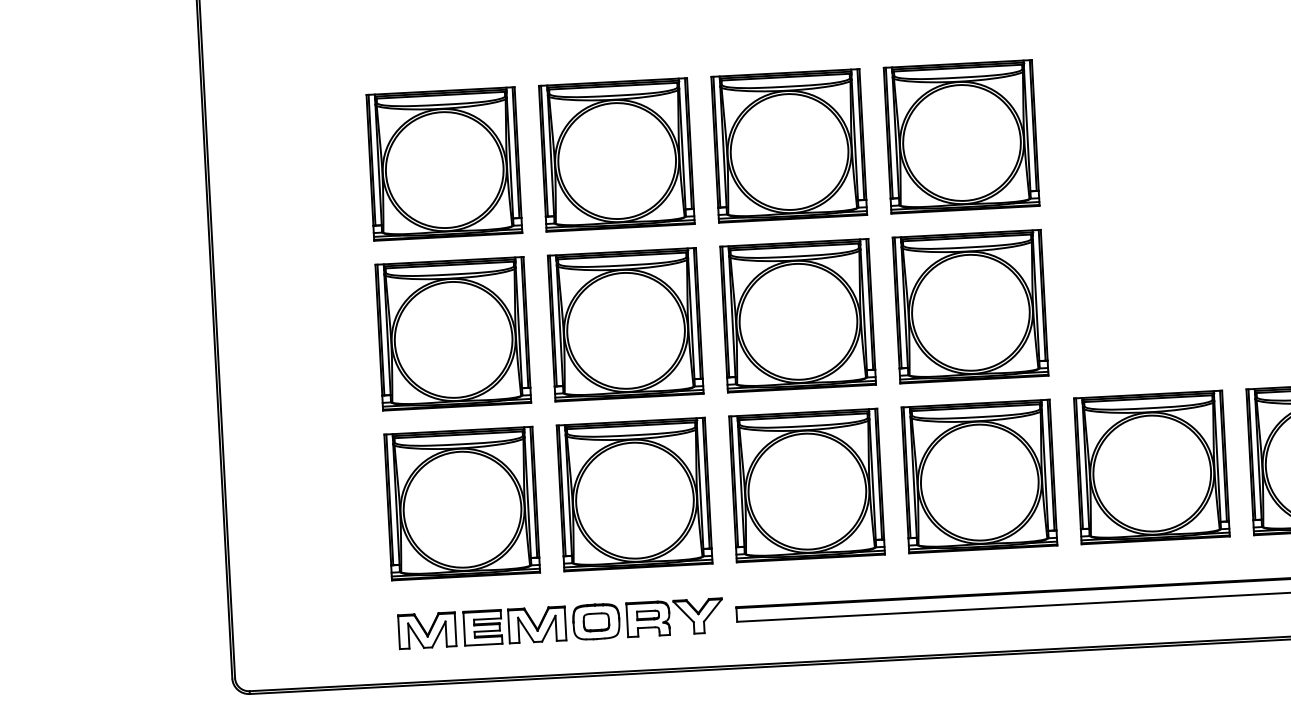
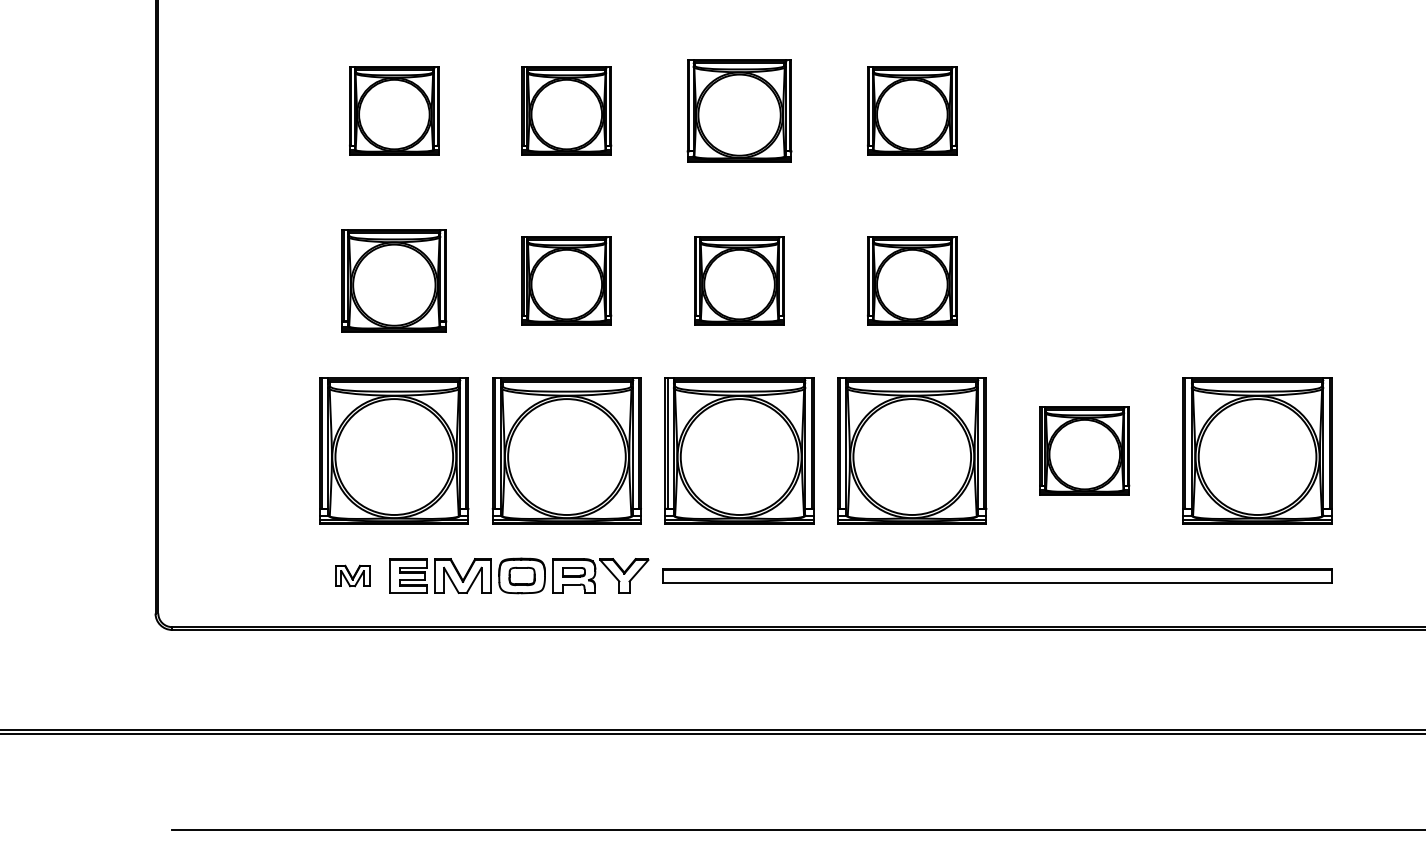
part: (961, 136) -> (912, 110), size x0.6
part: (789, 145) -> (739, 110), size x0.7
part: (616, 154) -> (566, 110), size x0.6
part: (444, 163) -> (394, 110), size x0.6
part: (970, 306) -> (912, 280), size x0.6
part: (798, 315) -> (739, 280), size x0.6
part: (625, 324) -> (566, 280), size x0.6
part: (453, 333) -> (394, 280), size x0.7
part: (1151, 467) -> (1084, 450), size x0.6
part: (427, 630) -> (352, 575), size x0.6

